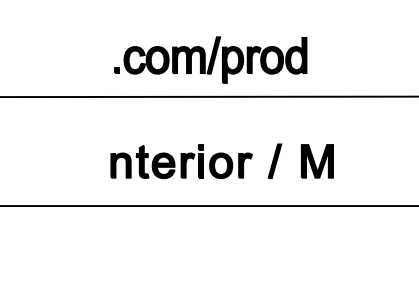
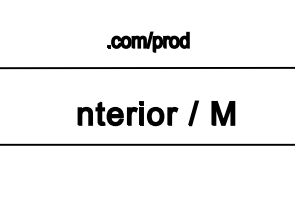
part: (210, 59) -> (148, 41), size x0.6

